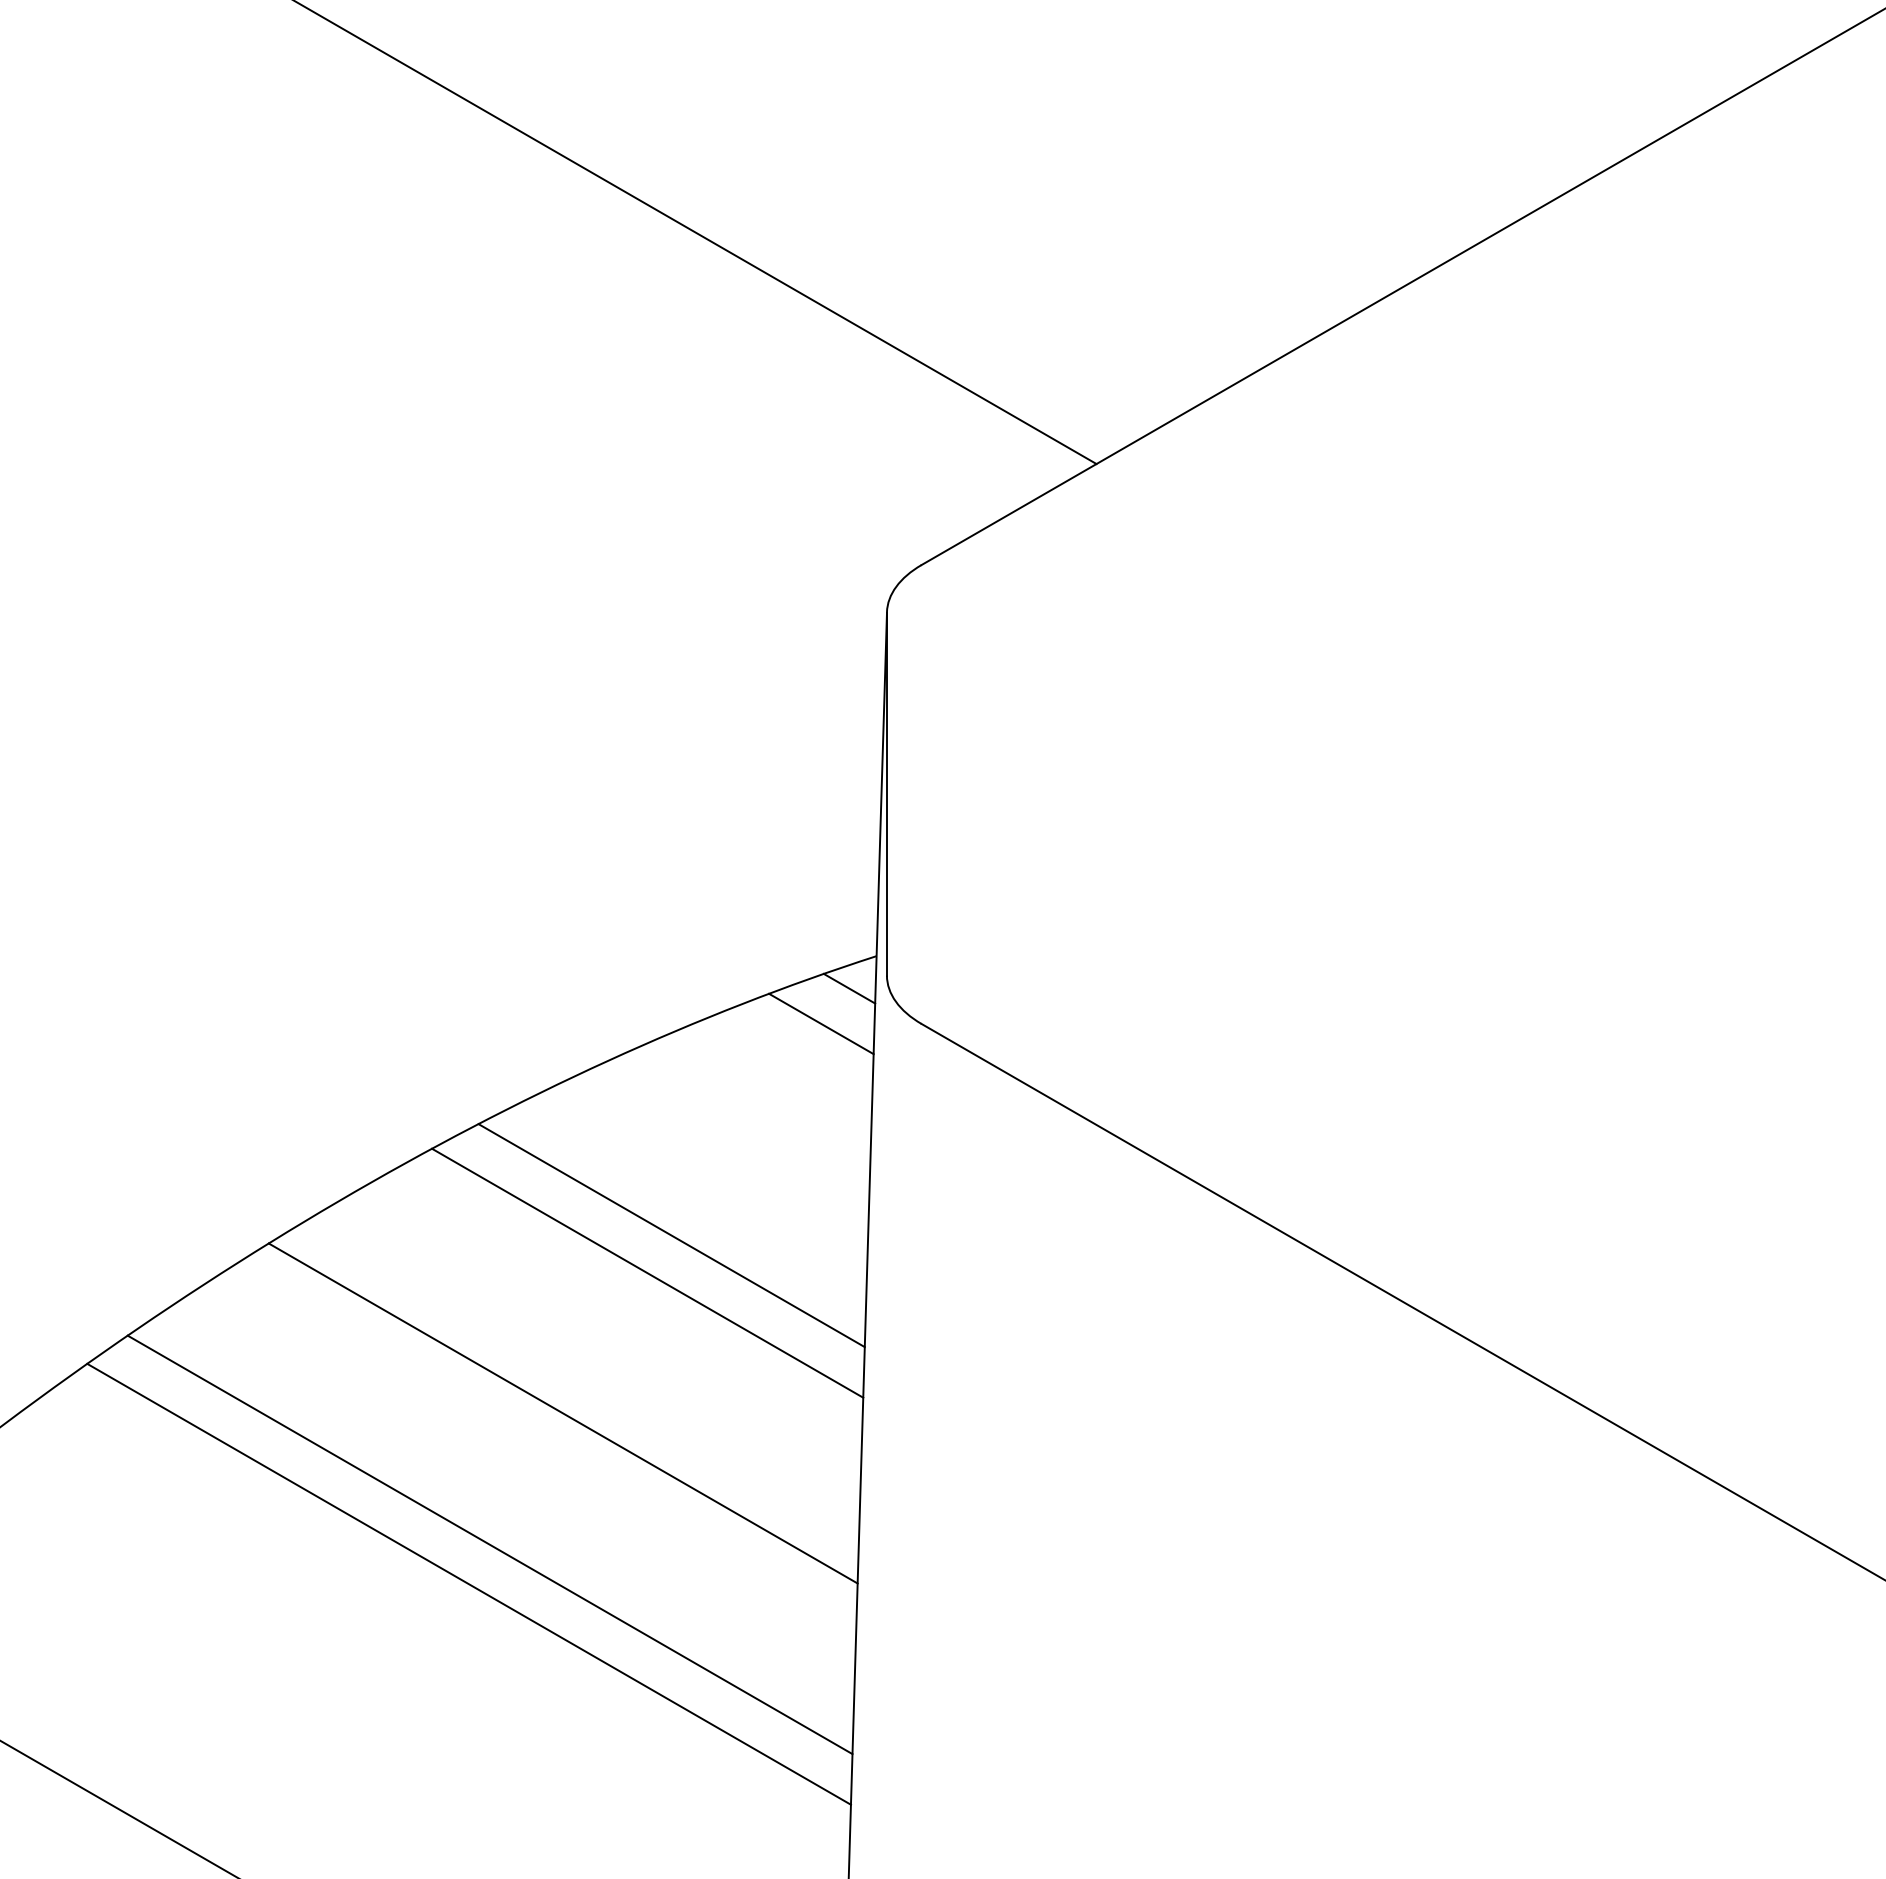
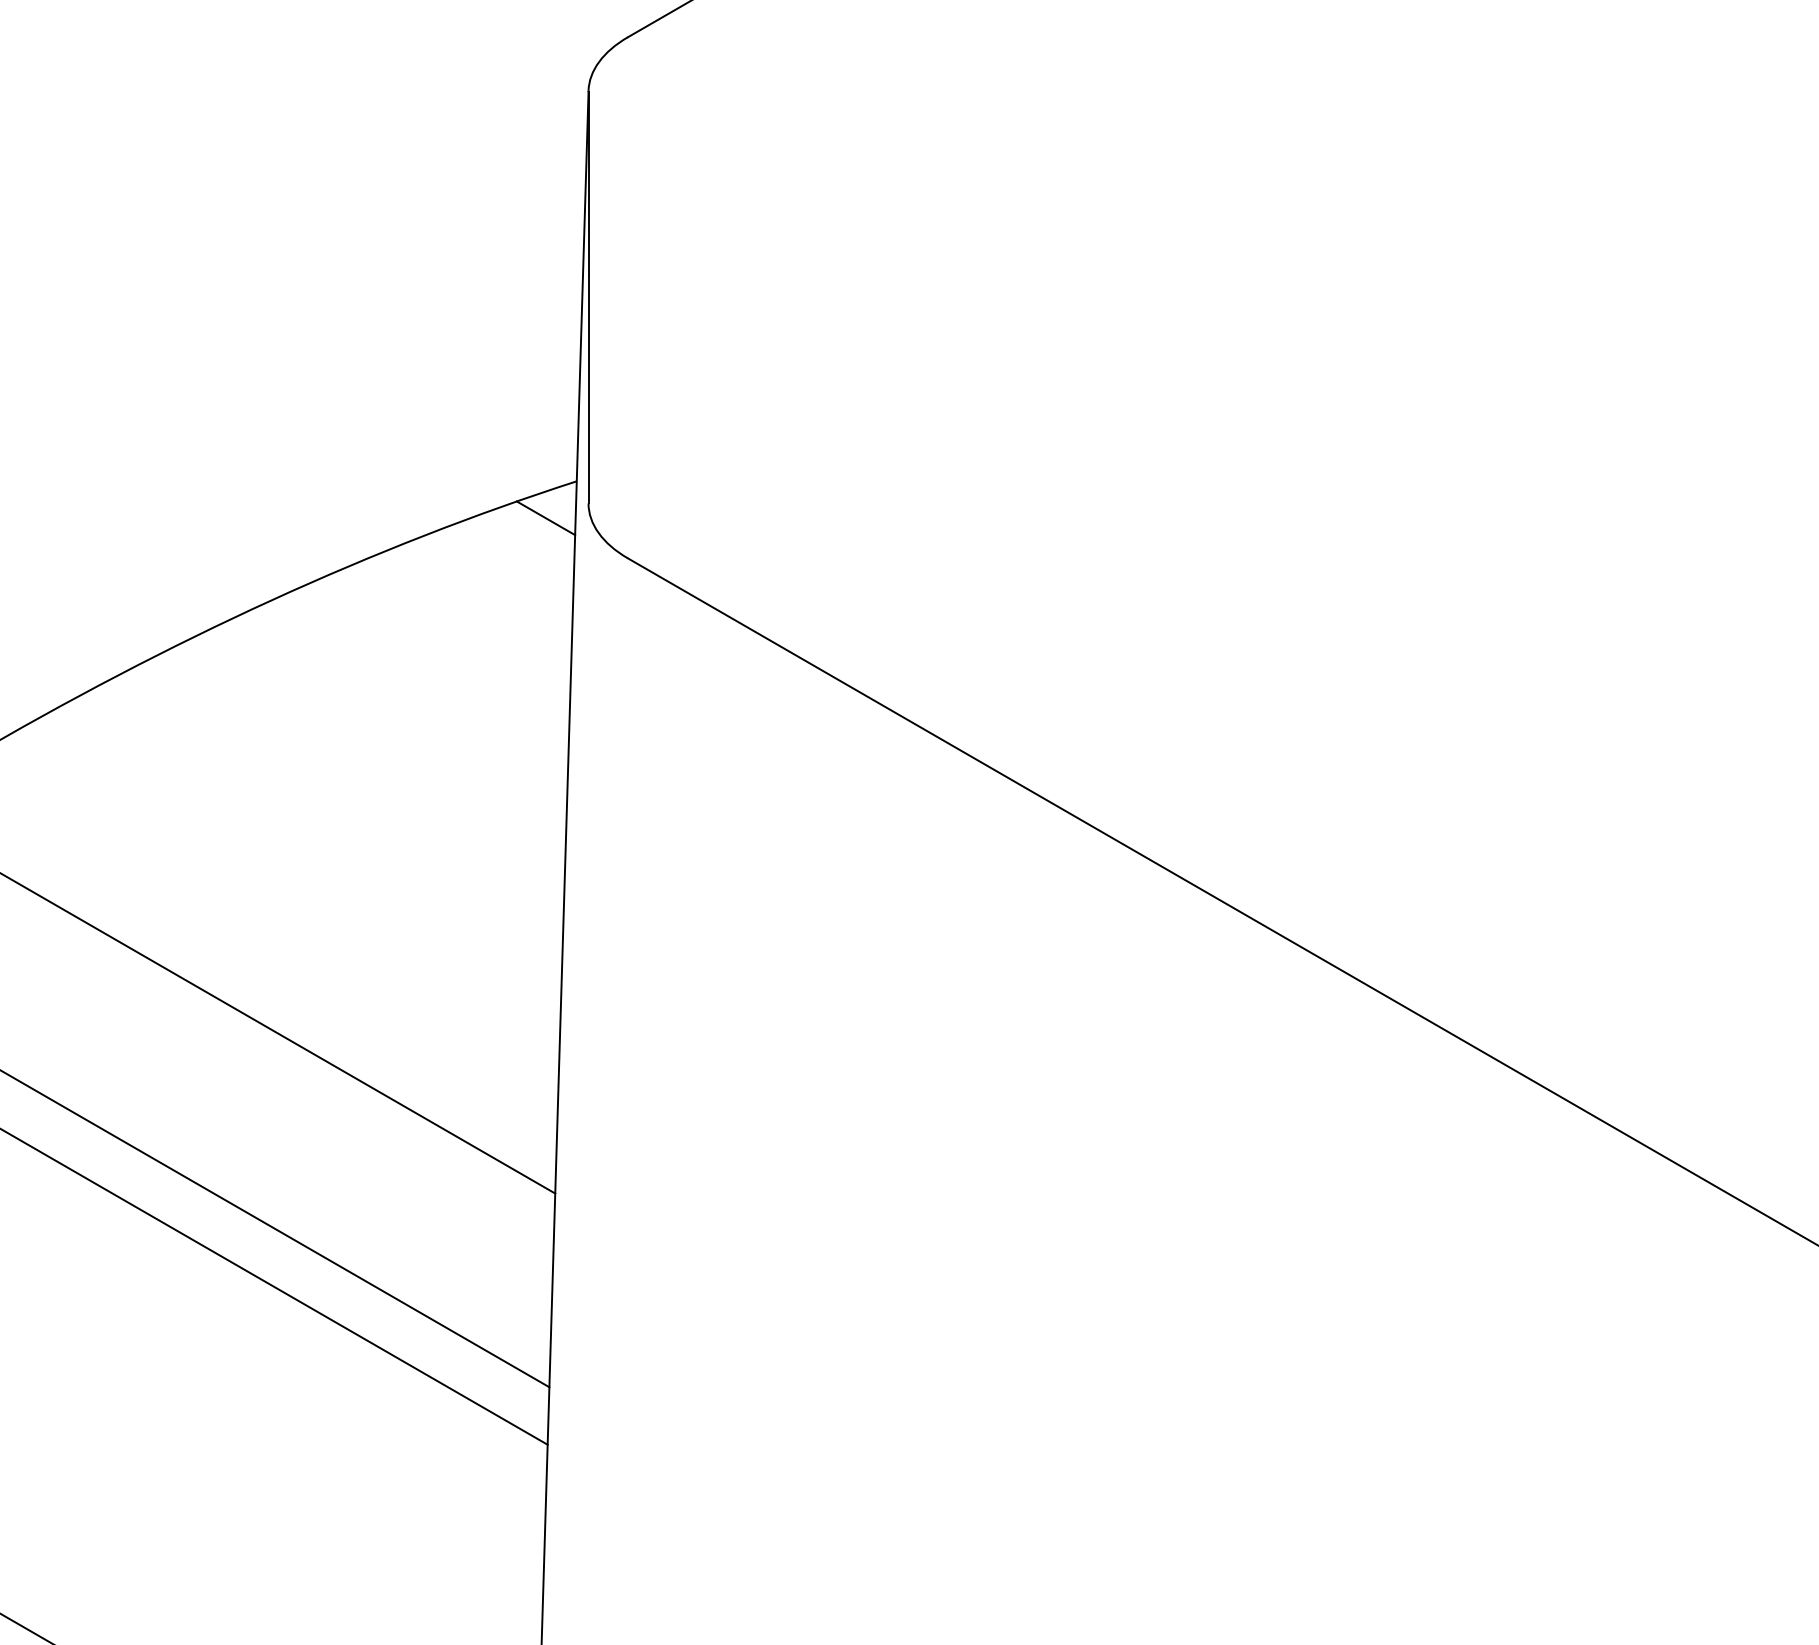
line: (821, 1023) -> (514, 557), removed
line: (671, 1235) -> (343, 798), removed
line: (647, 1272) -> (316, 840), removed

